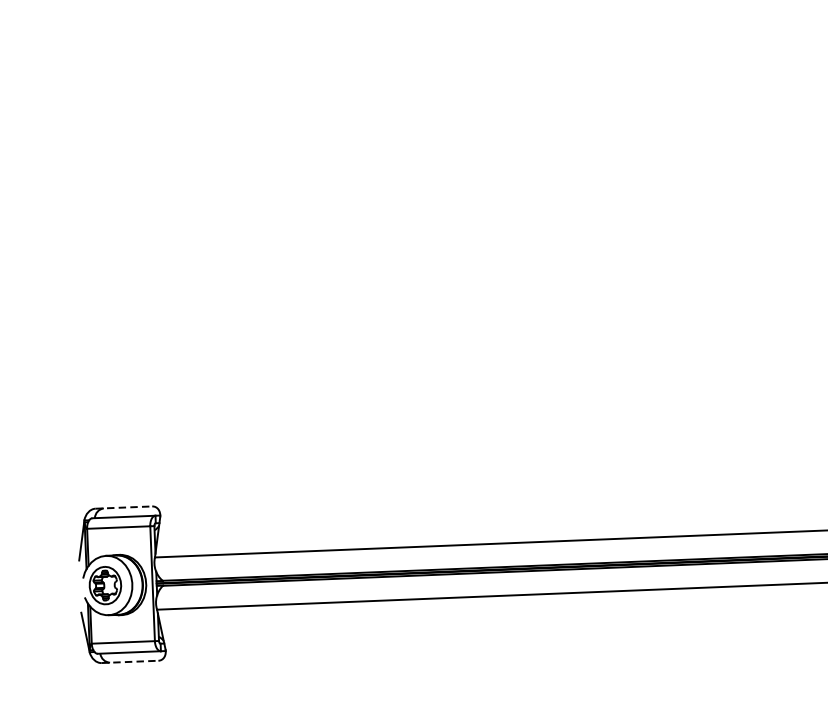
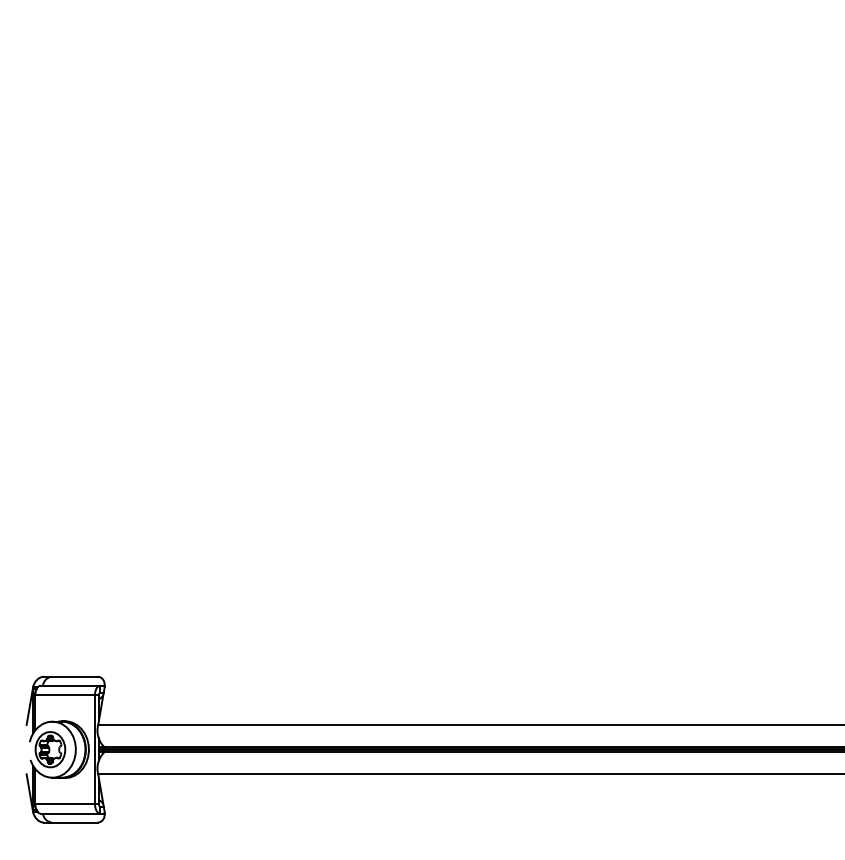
line: (123, 507) -> (70, 676), dashed -> solid
line: (129, 661) -> (70, 822), dashed -> solid

